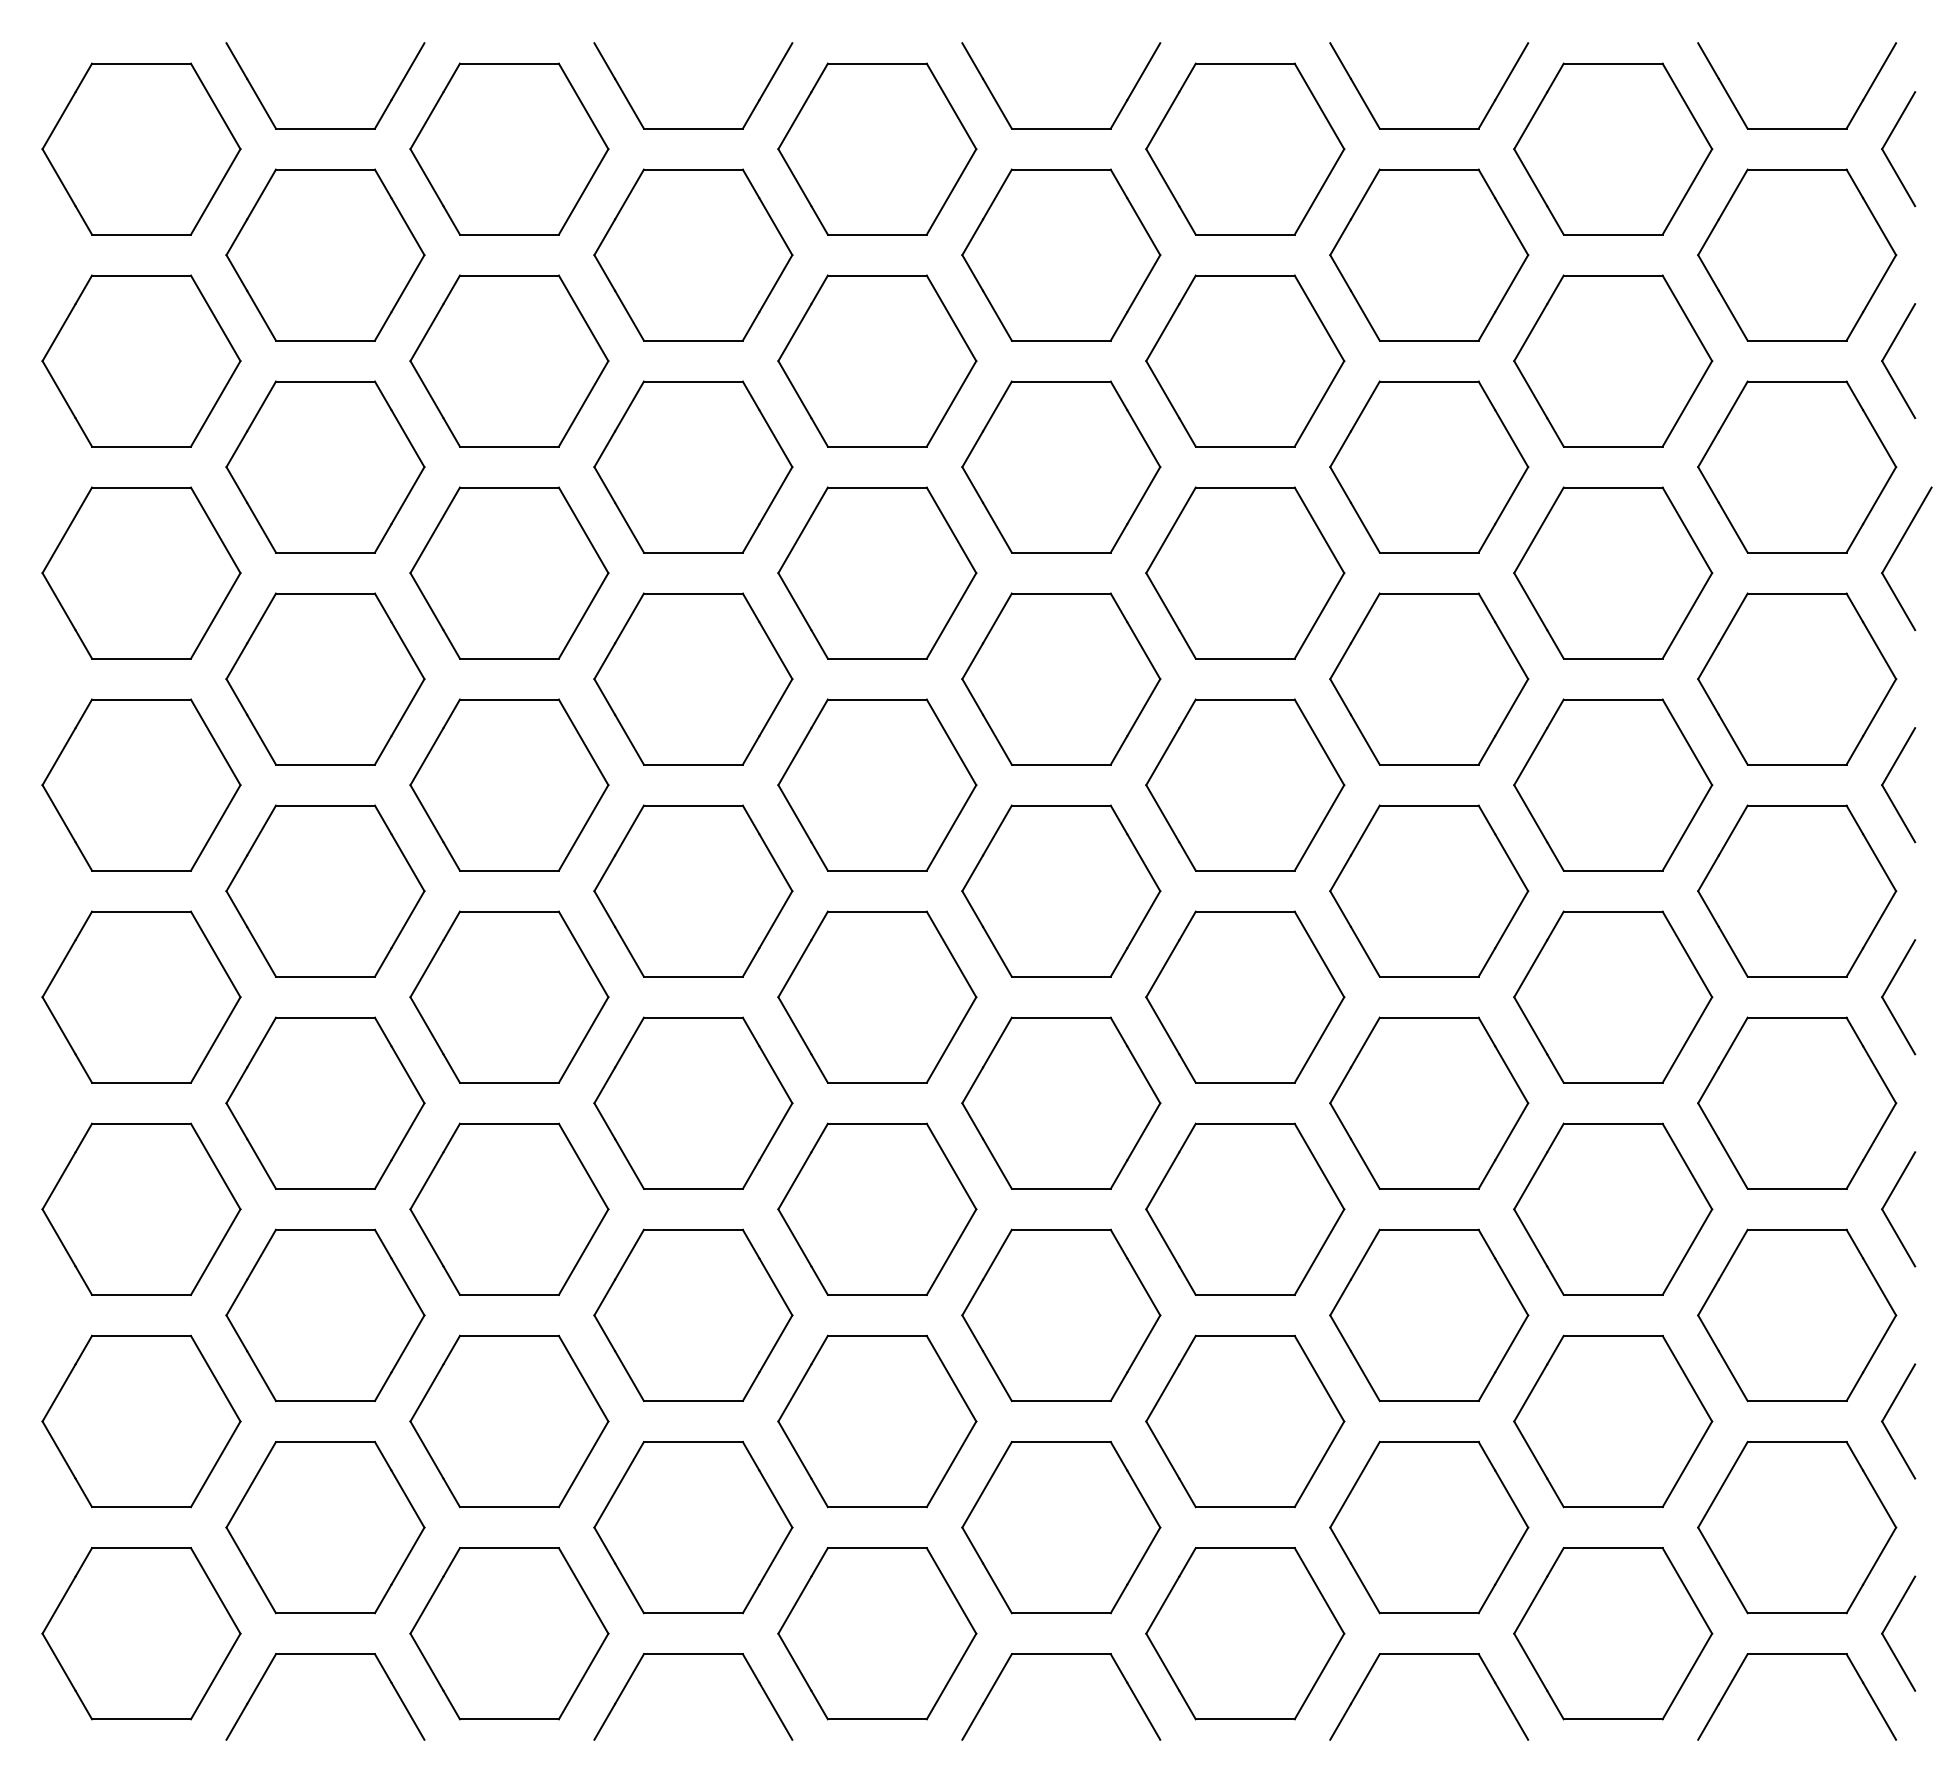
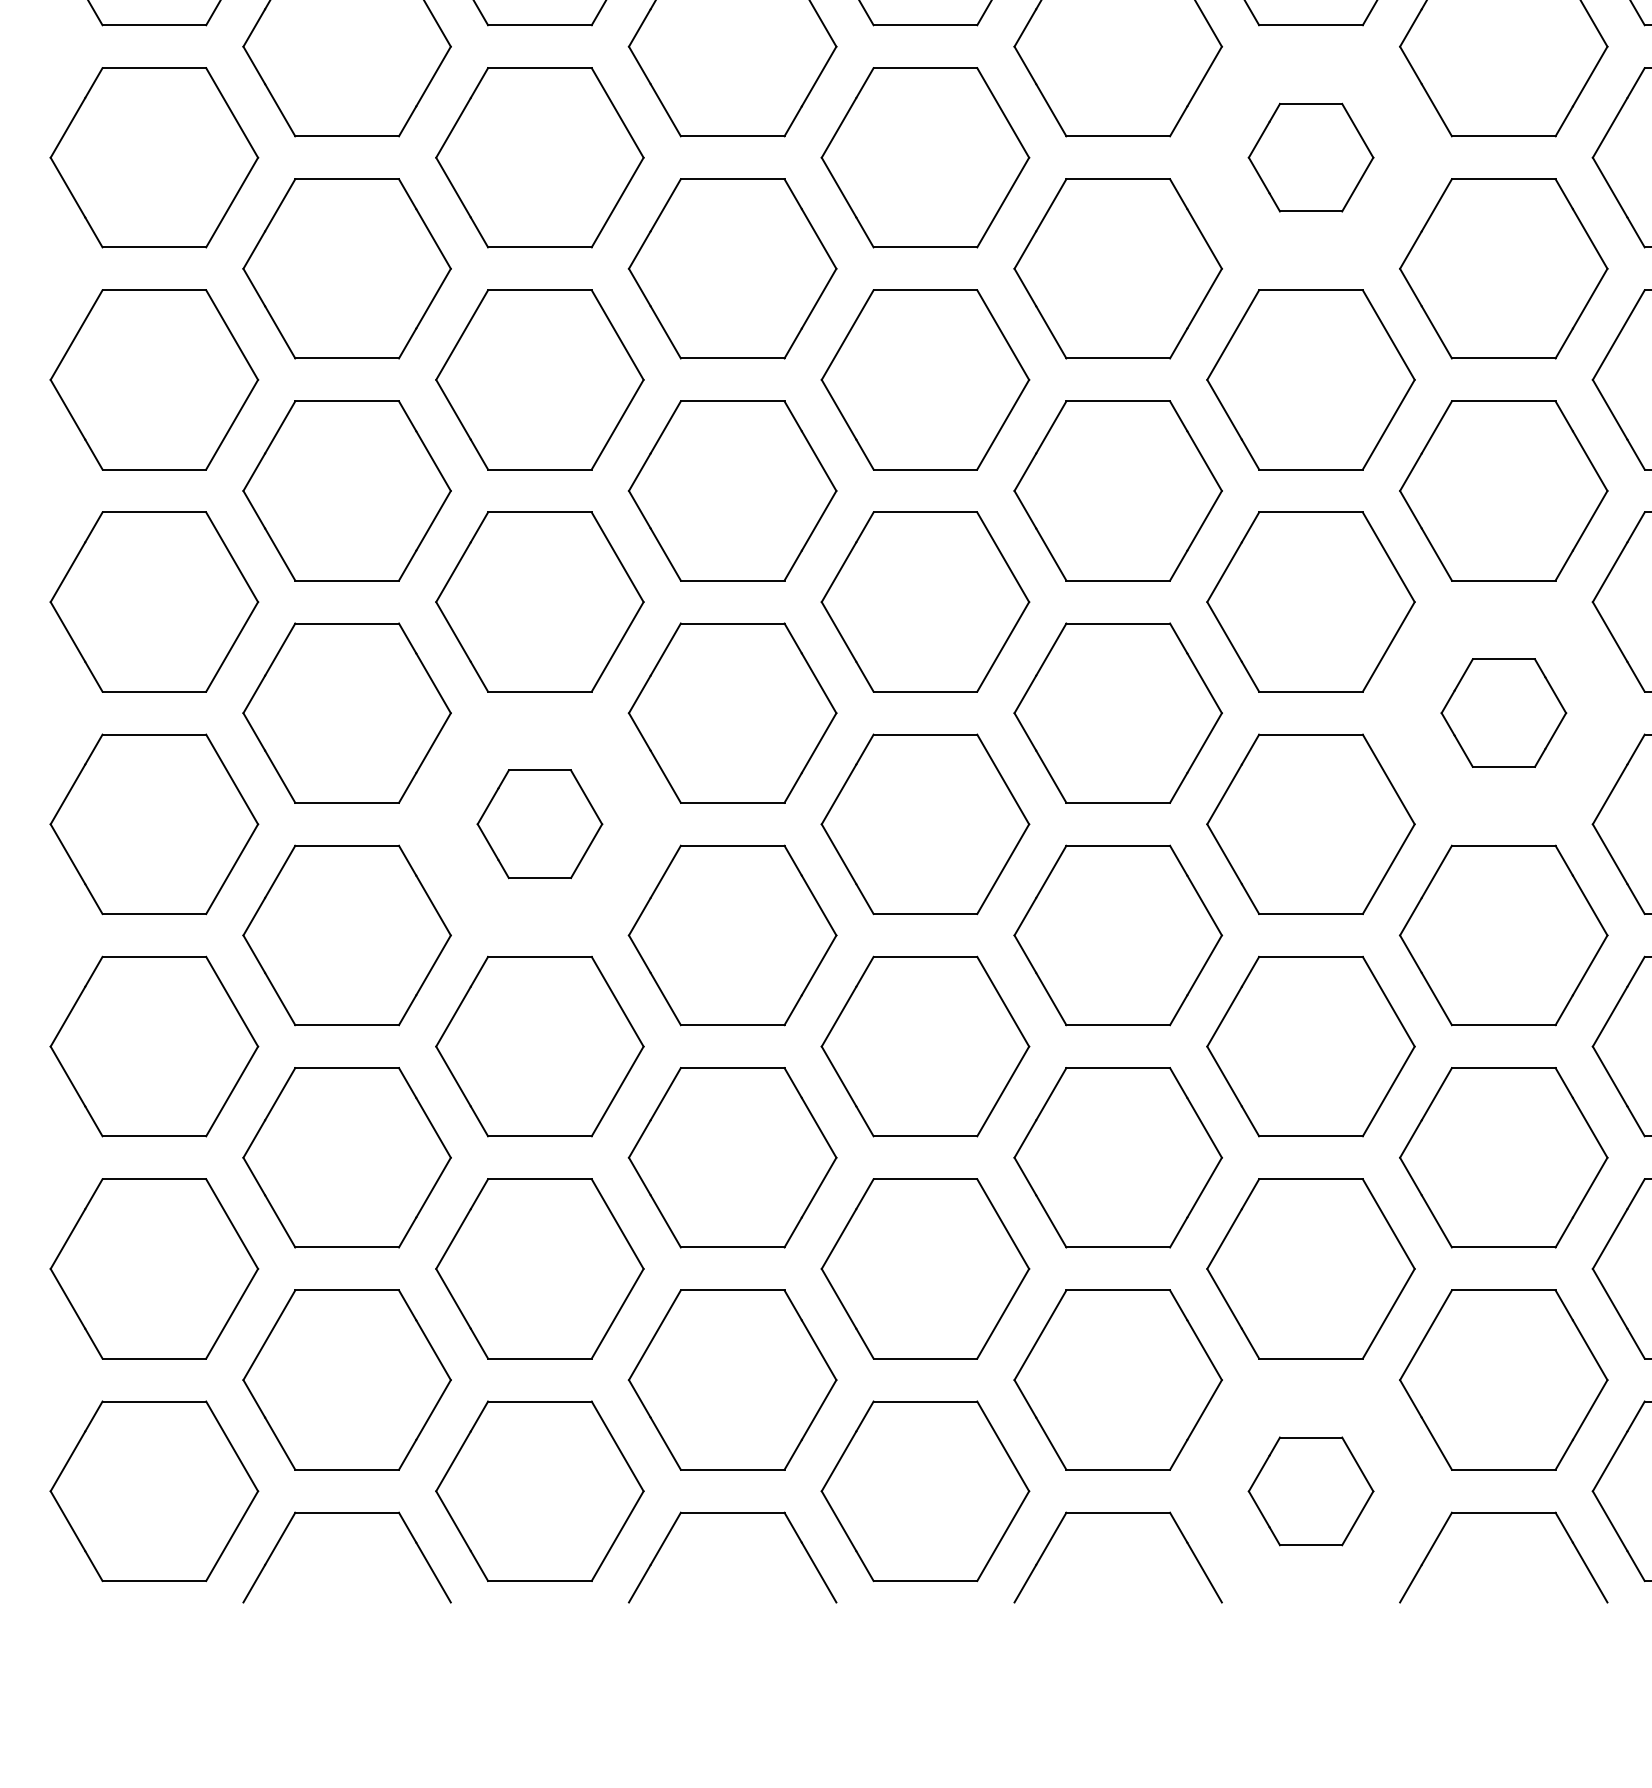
part: (1245, 360) -> (1311, 157), size x0.6
part: (1429, 890) -> (1504, 712), size x0.6
part: (509, 996) -> (539, 823), size x0.6
part: (1245, 1633) -> (1311, 1491), size x0.6

